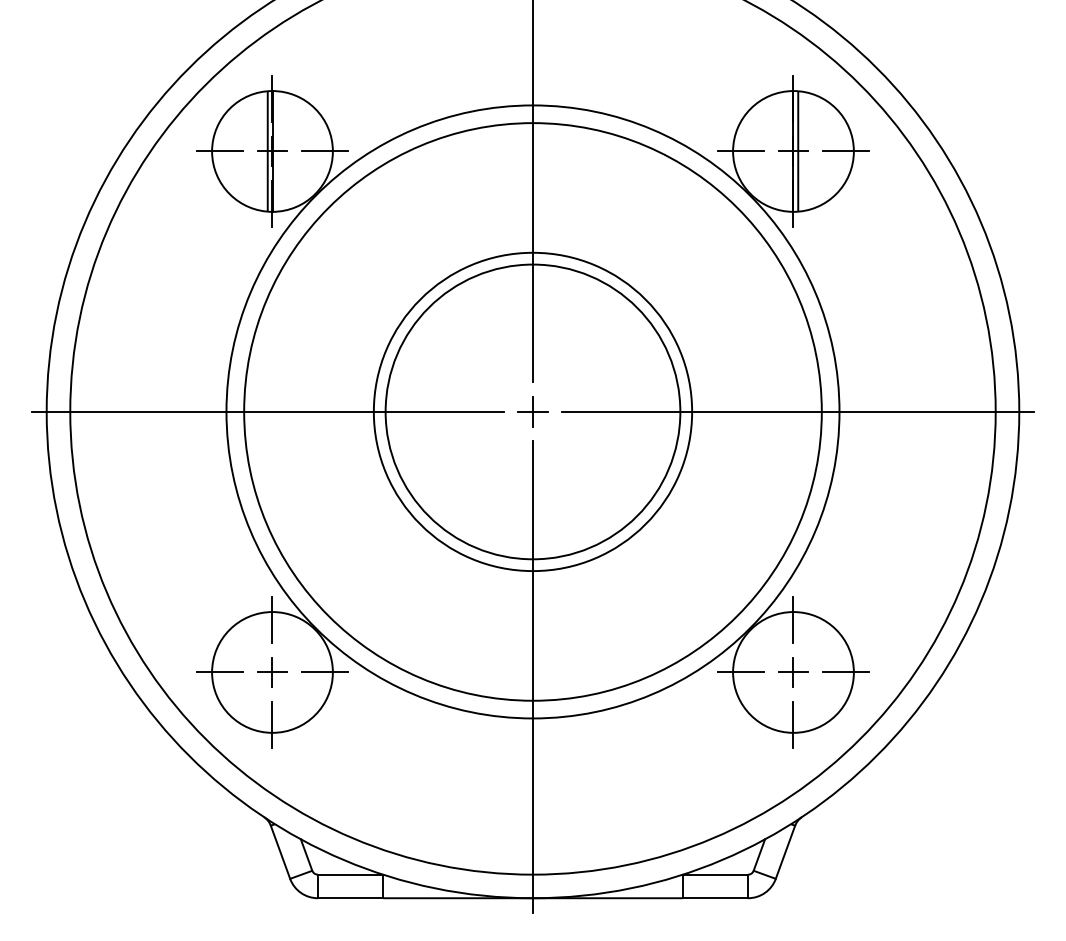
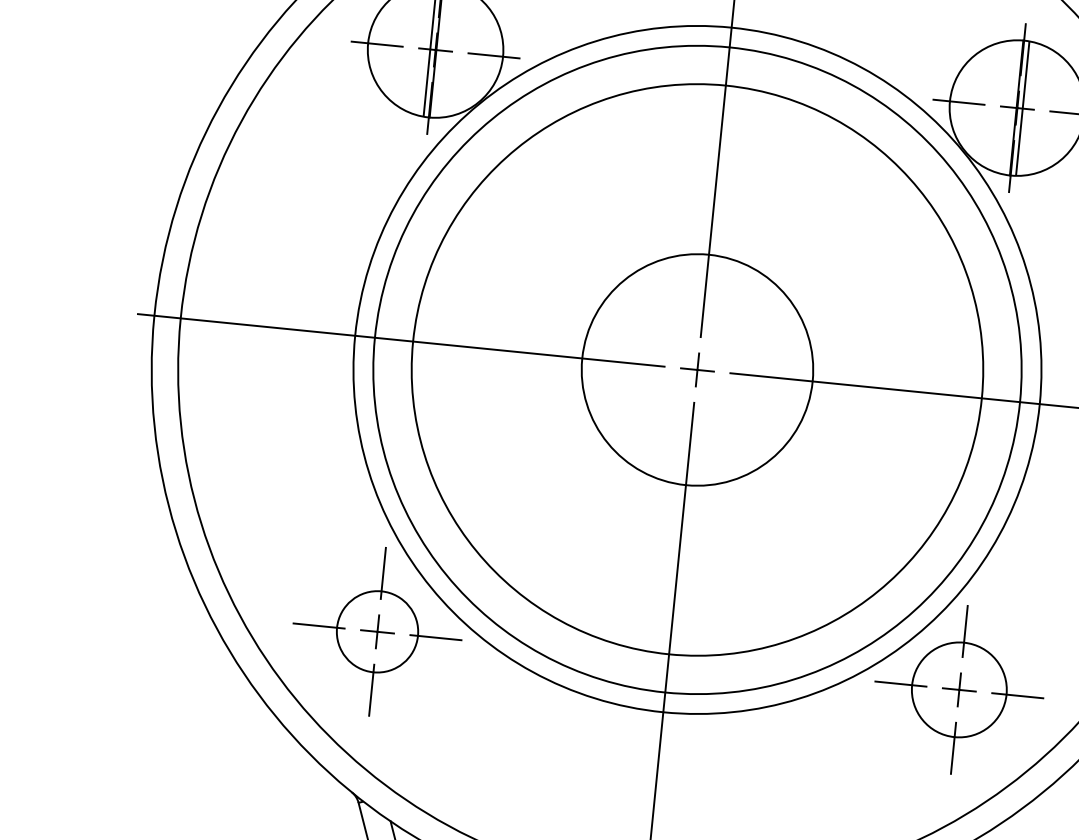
circle: (532, 411) -> (696, 369), size x0.7
circle: (532, 411) -> (696, 369), size x1.6
circle: (272, 672) -> (377, 631), size x0.6
circle: (793, 672) -> (959, 689), size x0.7

